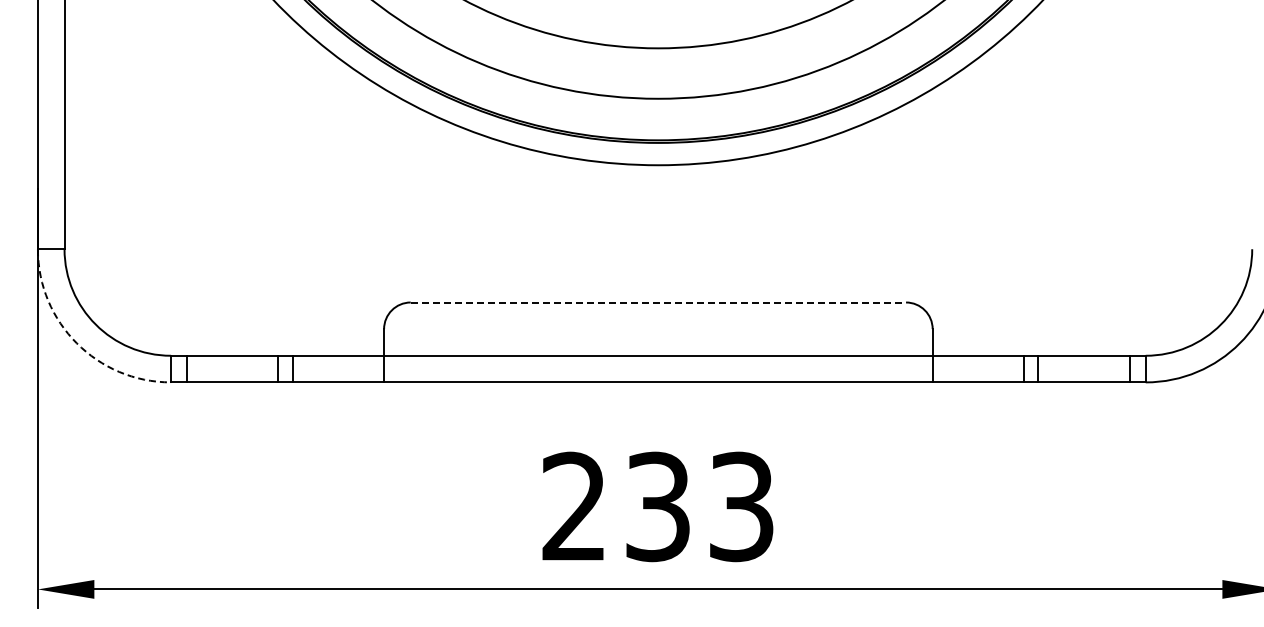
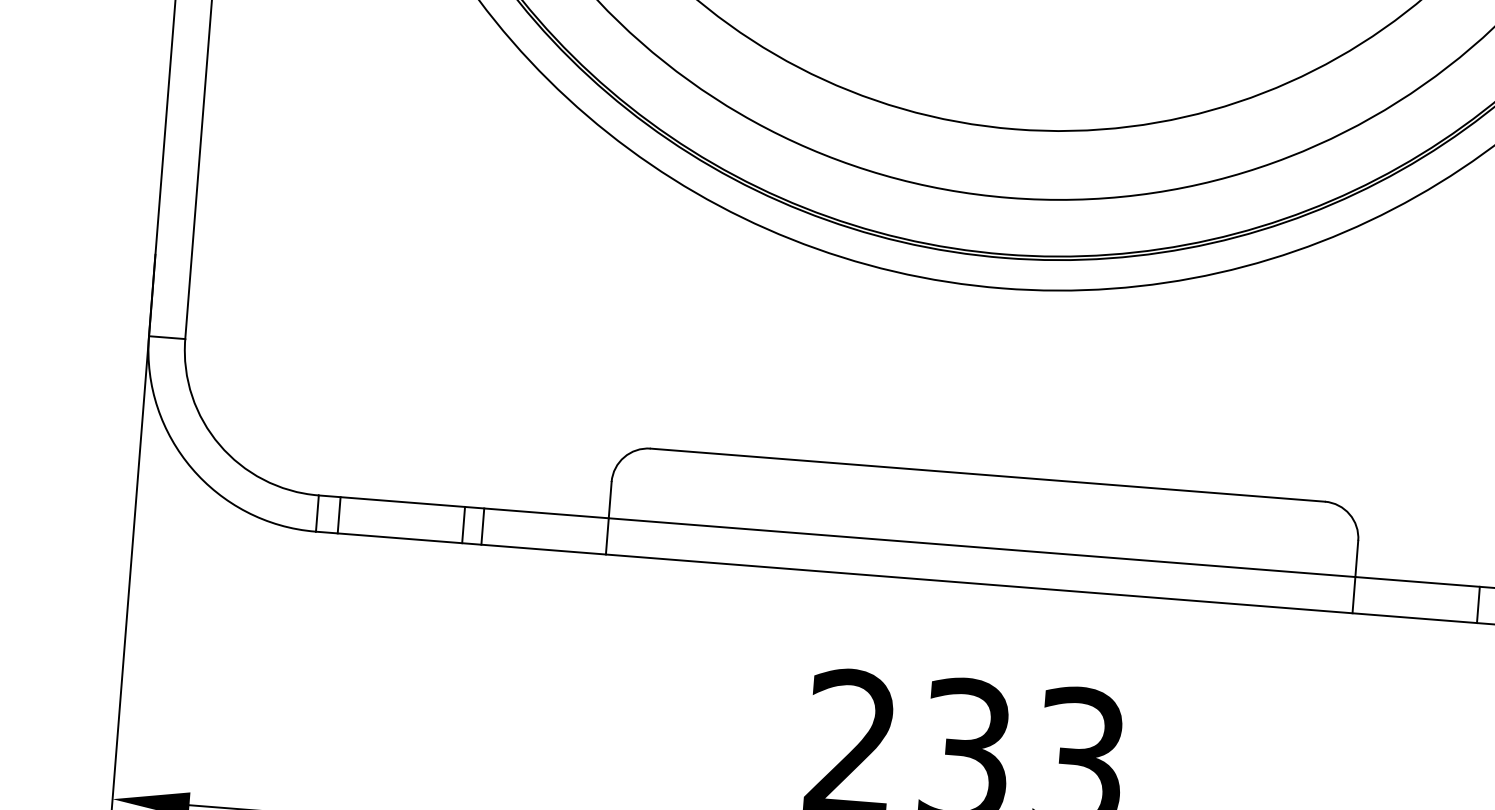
line: (658, 302) -> (987, 475), dashed -> solid
arc: (76, 343) -> (191, 468), dashed -> solid

